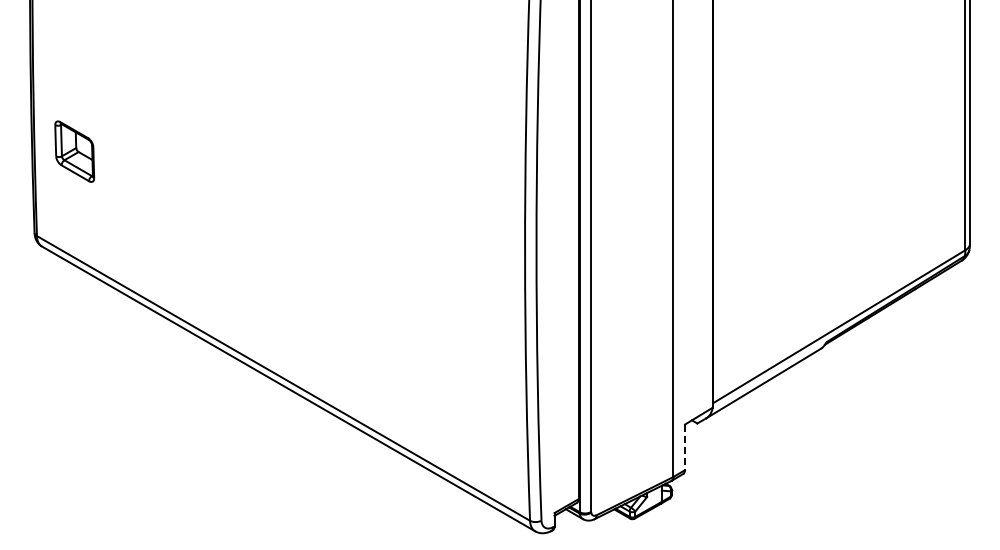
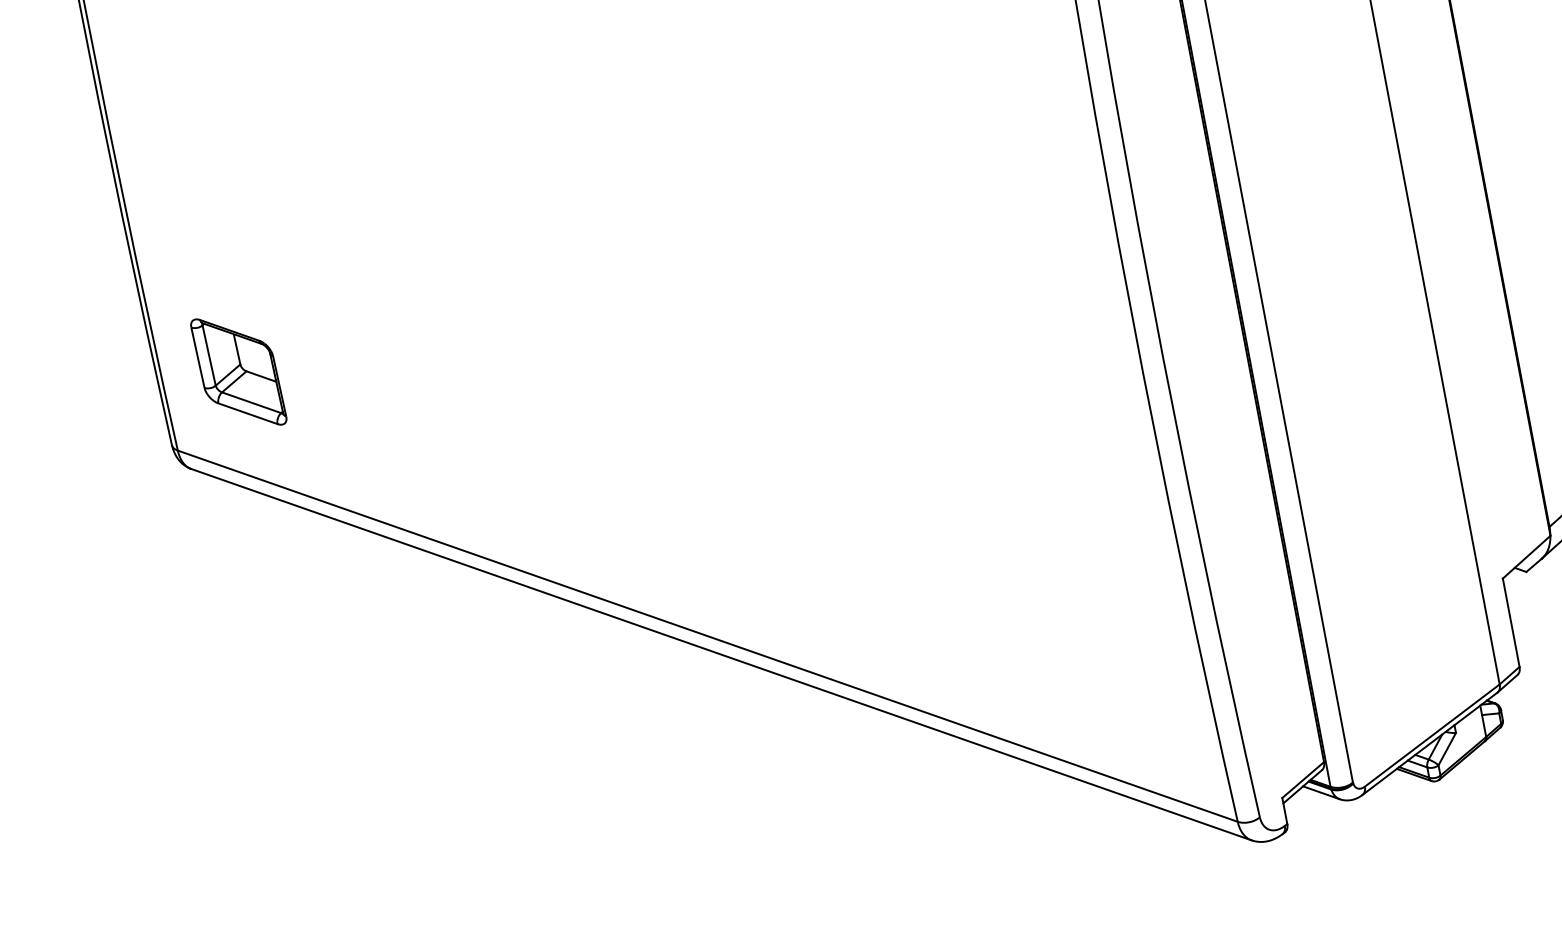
part: (74, 151) -> (238, 371), moved
line: (685, 447) -> (1512, 622), dashed -> solid

